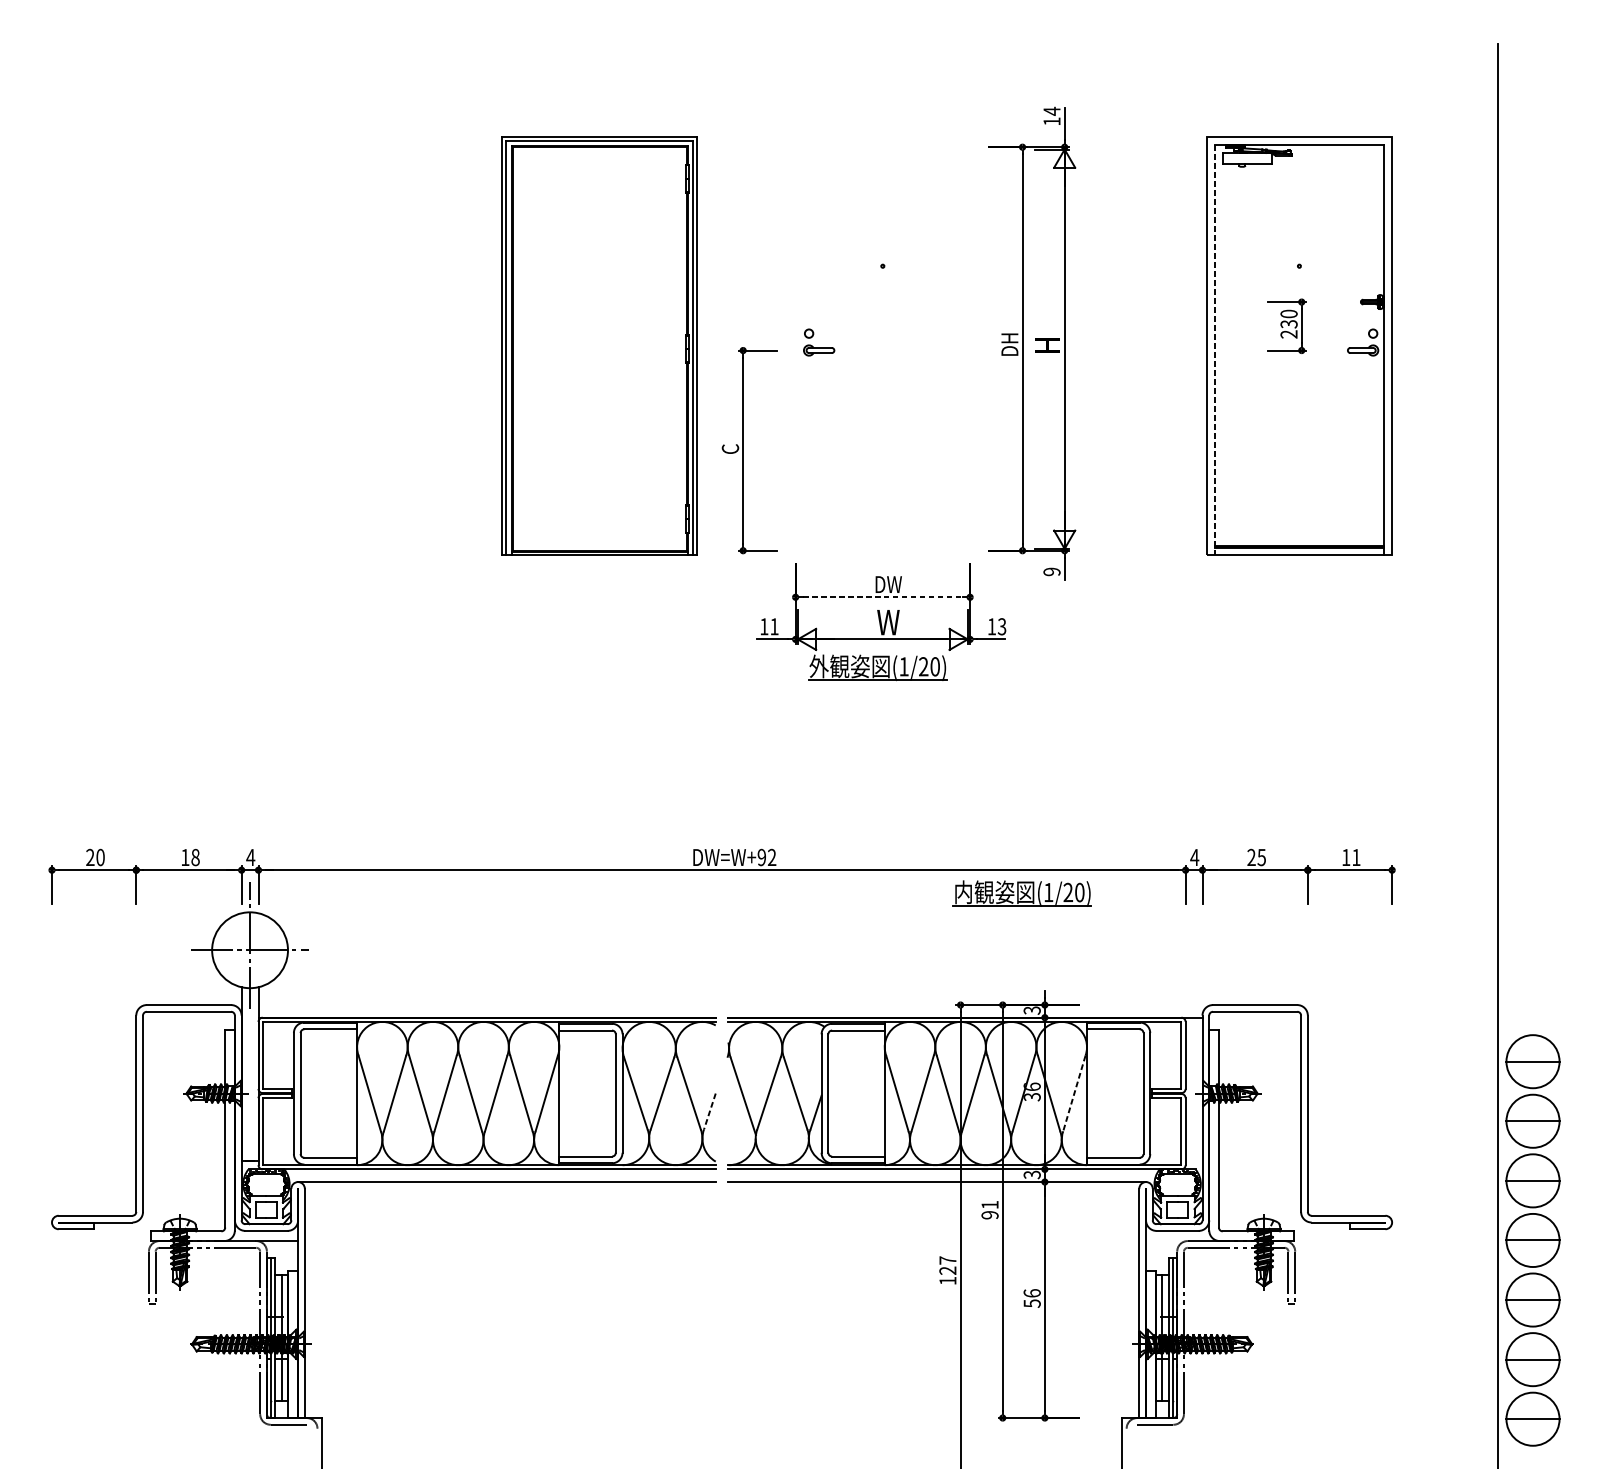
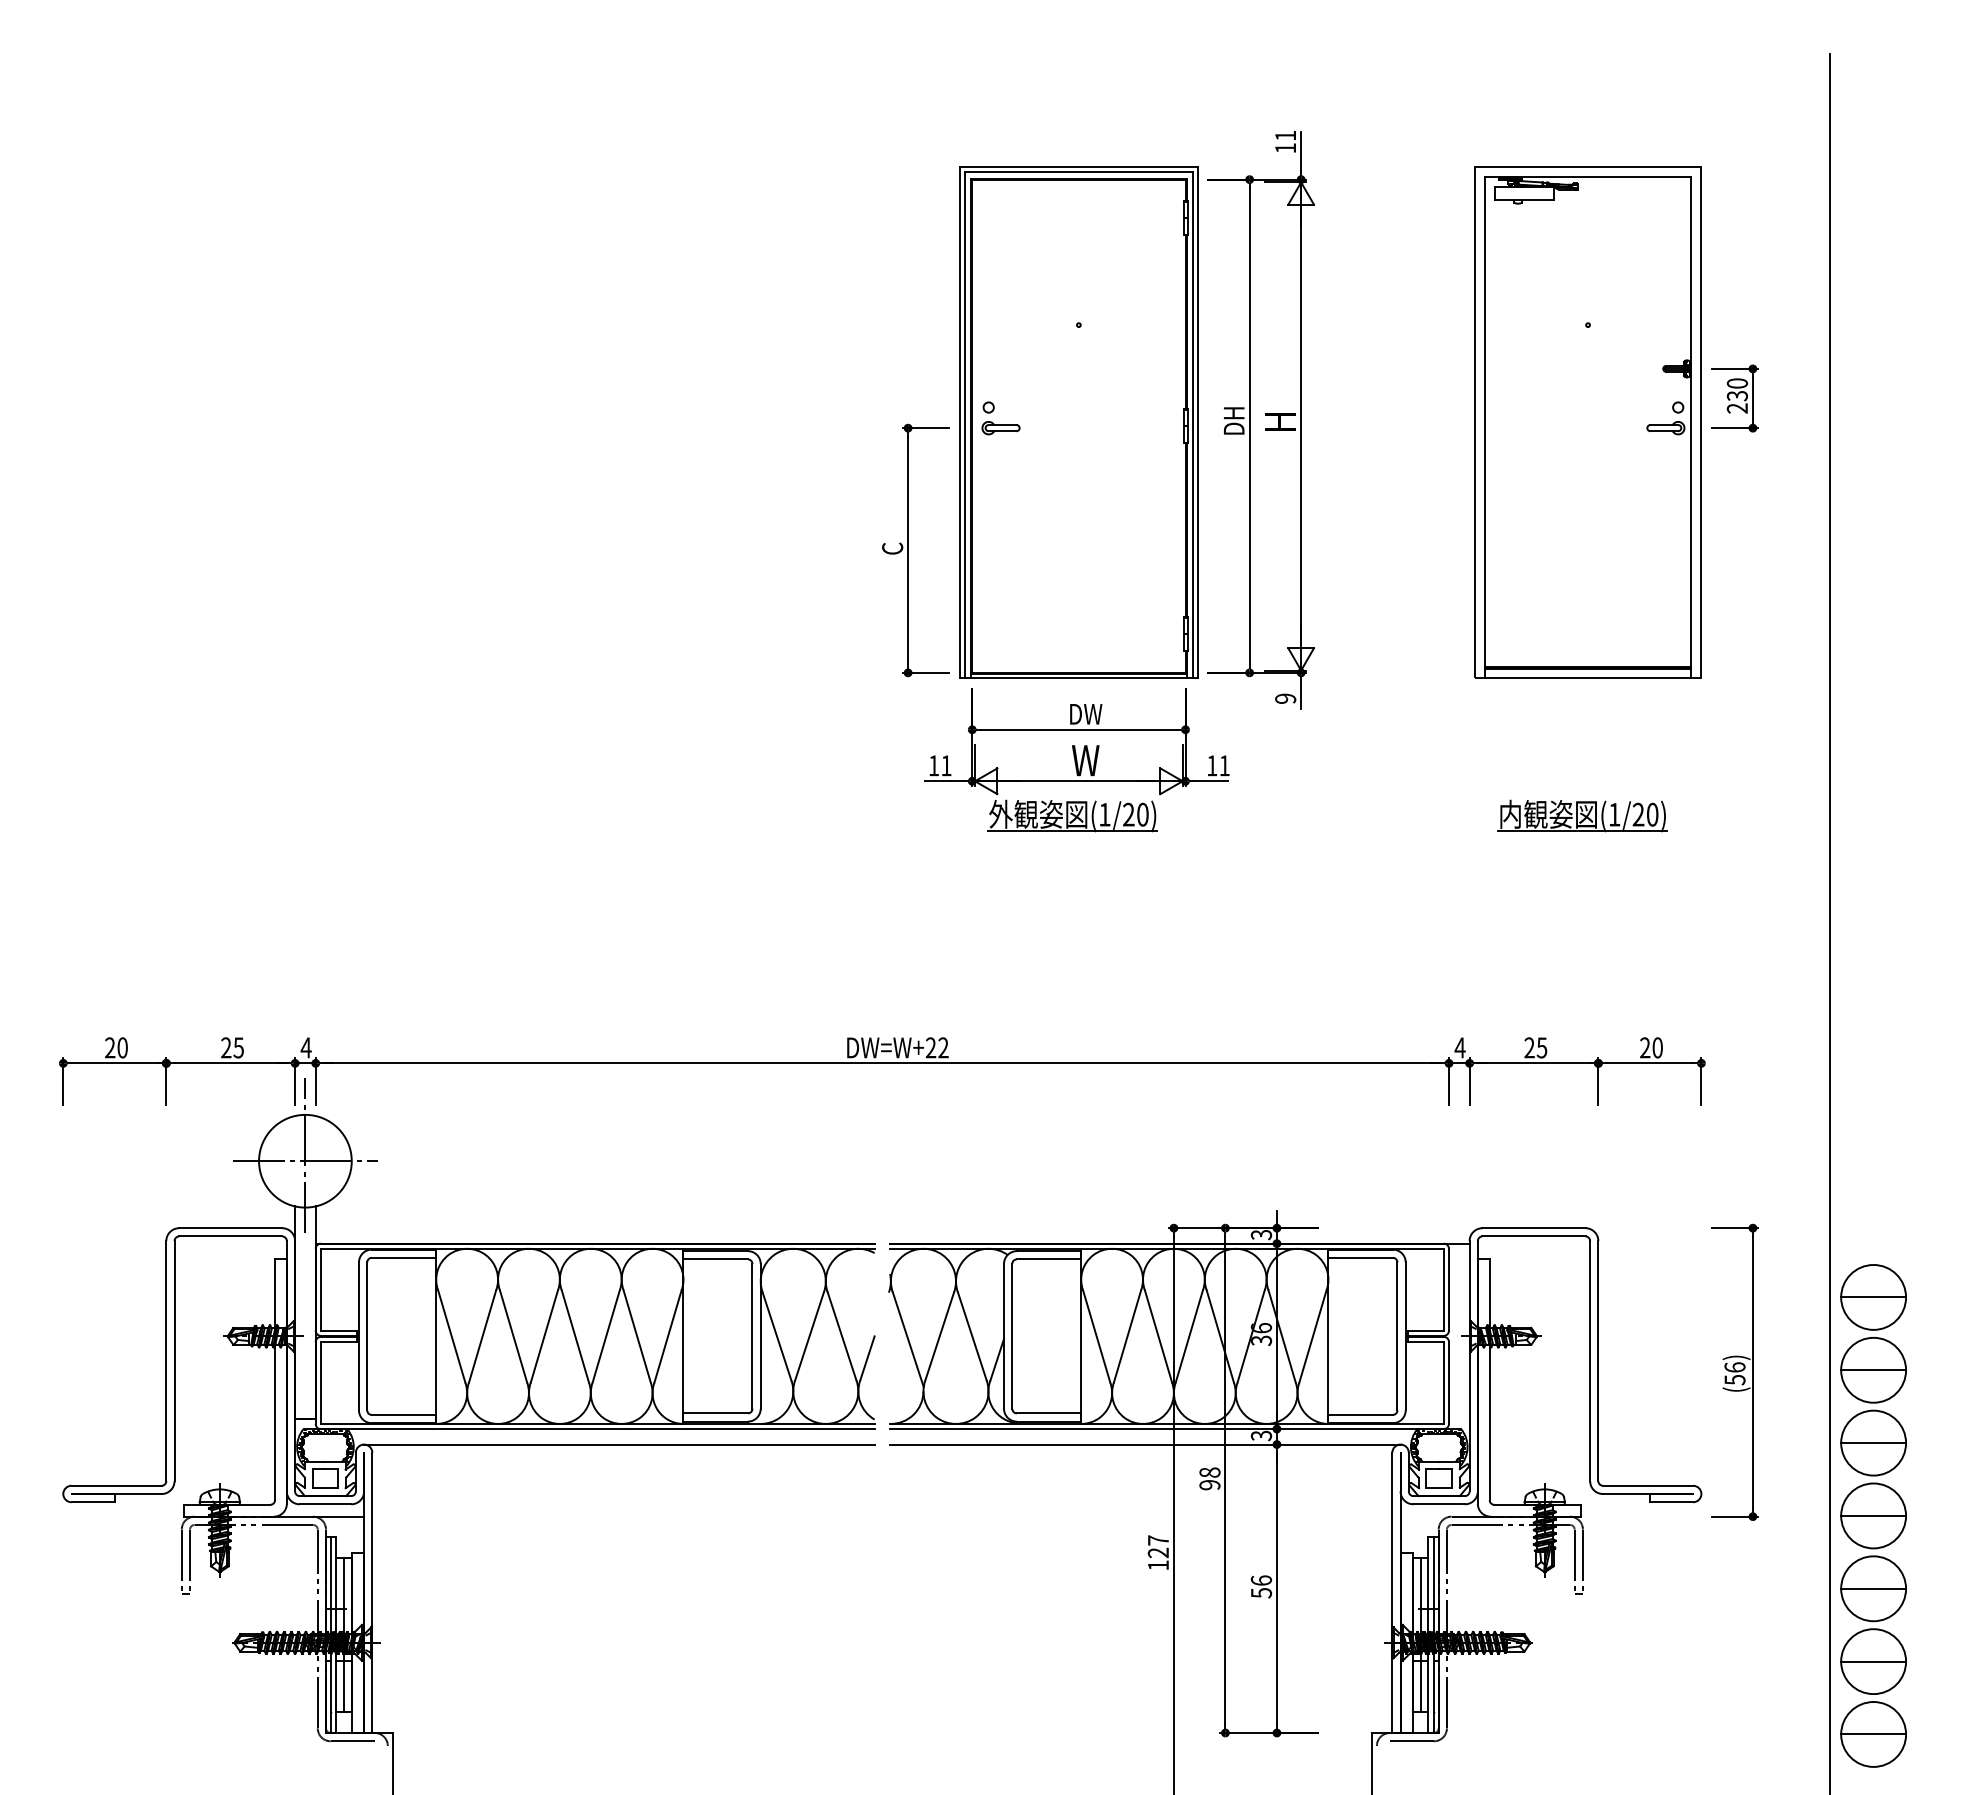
text: (1051, 111) -> (1285, 135), 14 -> 11
part: (1286, 326) -> (1734, 398), moved
part: (599, 345) -> (1078, 422), moved
line: (1215, 350) -> (1485, 428), dashed -> solid
line: (882, 597) -> (1078, 729), dashed -> solid
text: (1001, 626) -> (1224, 765), 13 -> 11
text: (190, 857) -> (232, 1047), 18 -> 25
text: (761, 857) -> (930, 1047), DW=W+92 -> DW=W+22
text: (1351, 857) -> (1651, 1047), 11 -> 20
part: (1022, 893) -> (1582, 815), moved
line: (1073, 1093) -> (1312, 1336), dashed -> solid
line: (709, 1111) -> (867, 1358), dashed -> solid
part: (1419, 1122) -> (1734, 1371), added
text: (989, 1204) -> (1209, 1472), 91 -> 98

